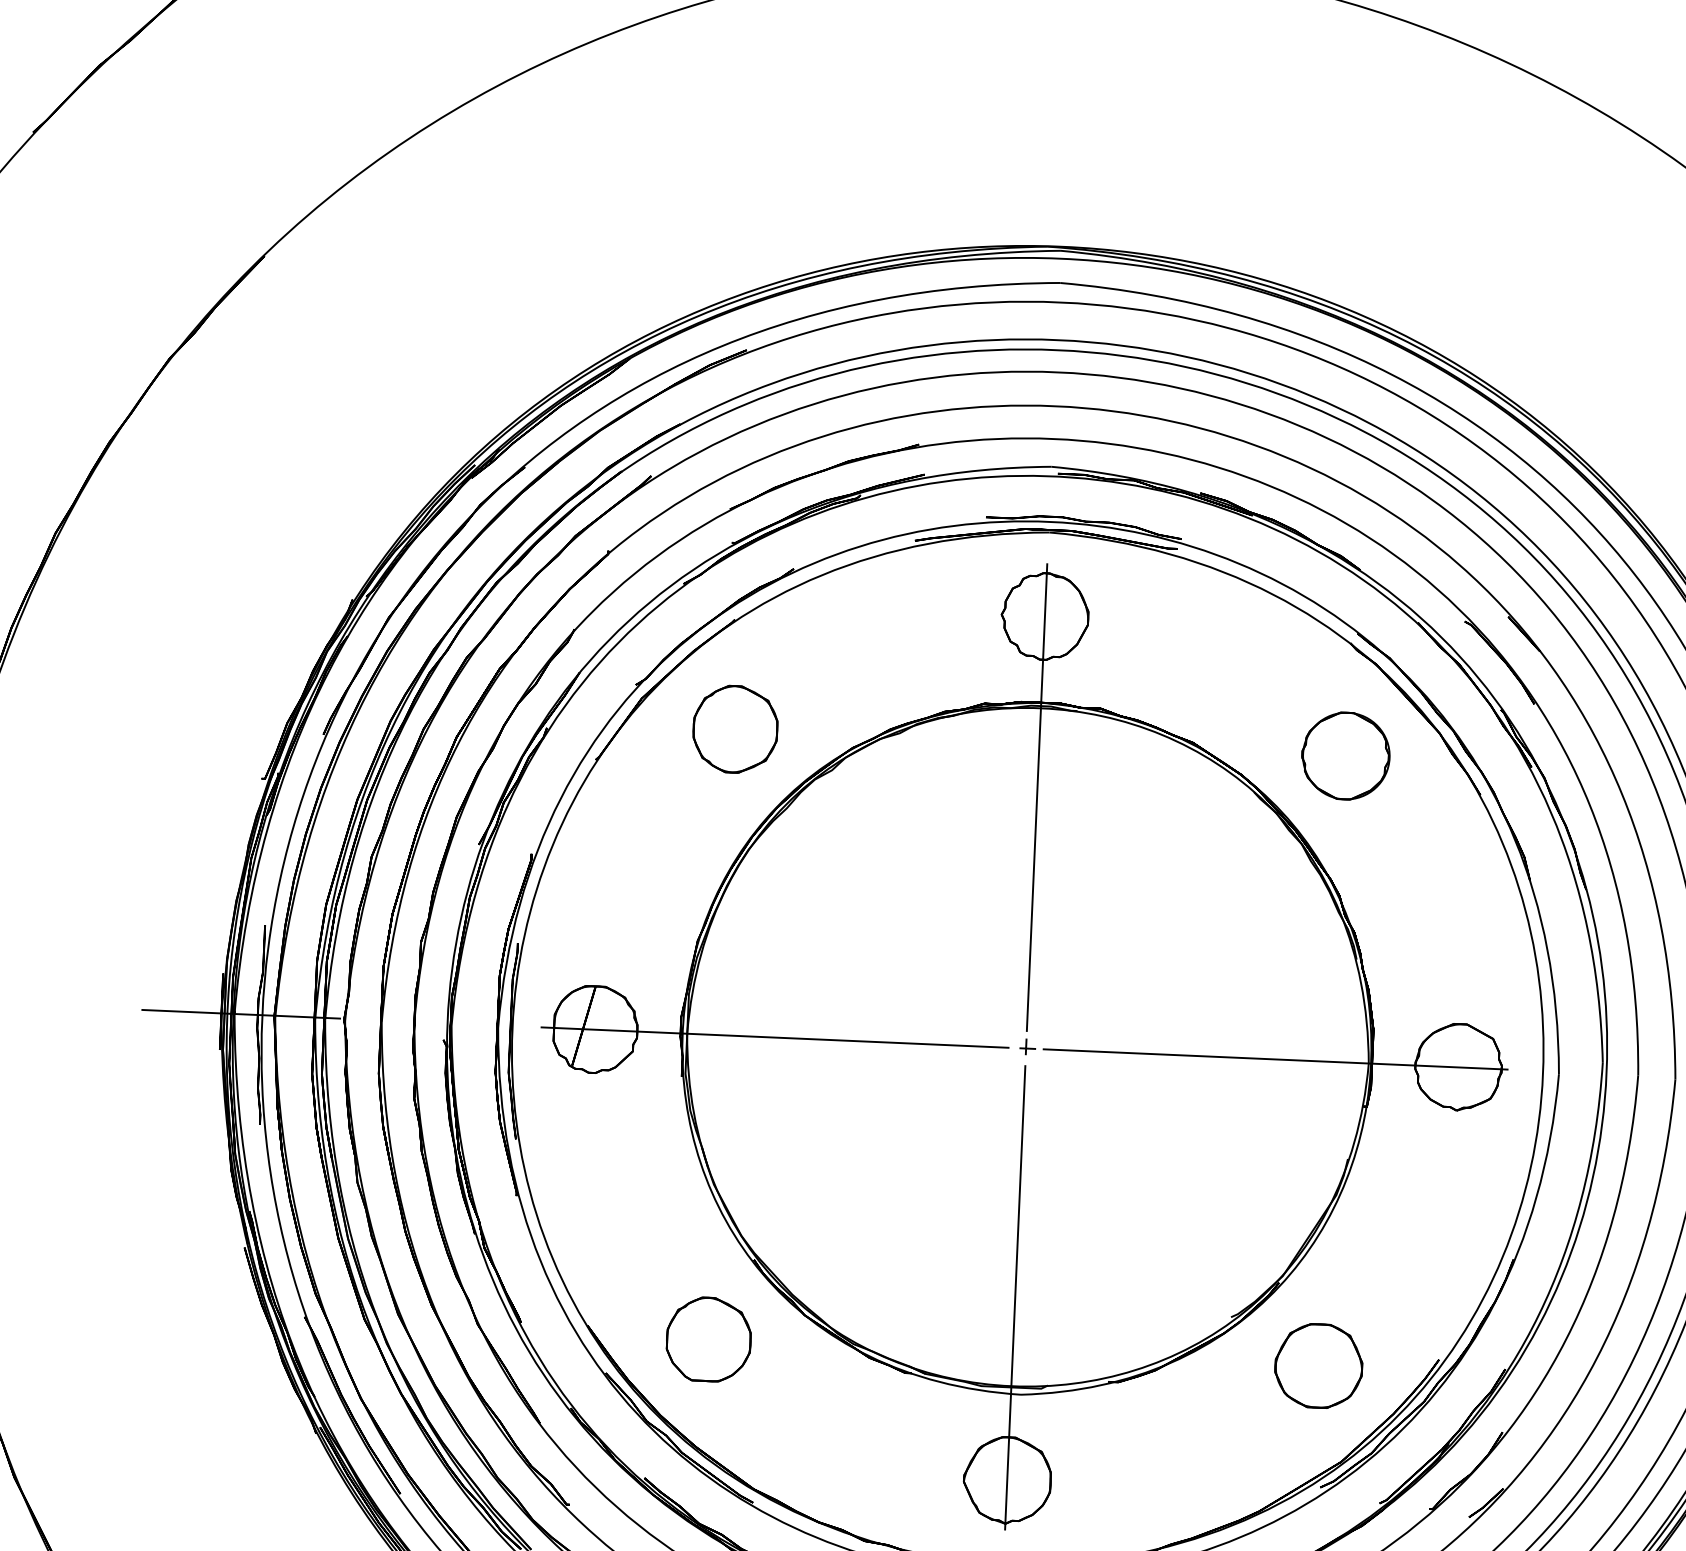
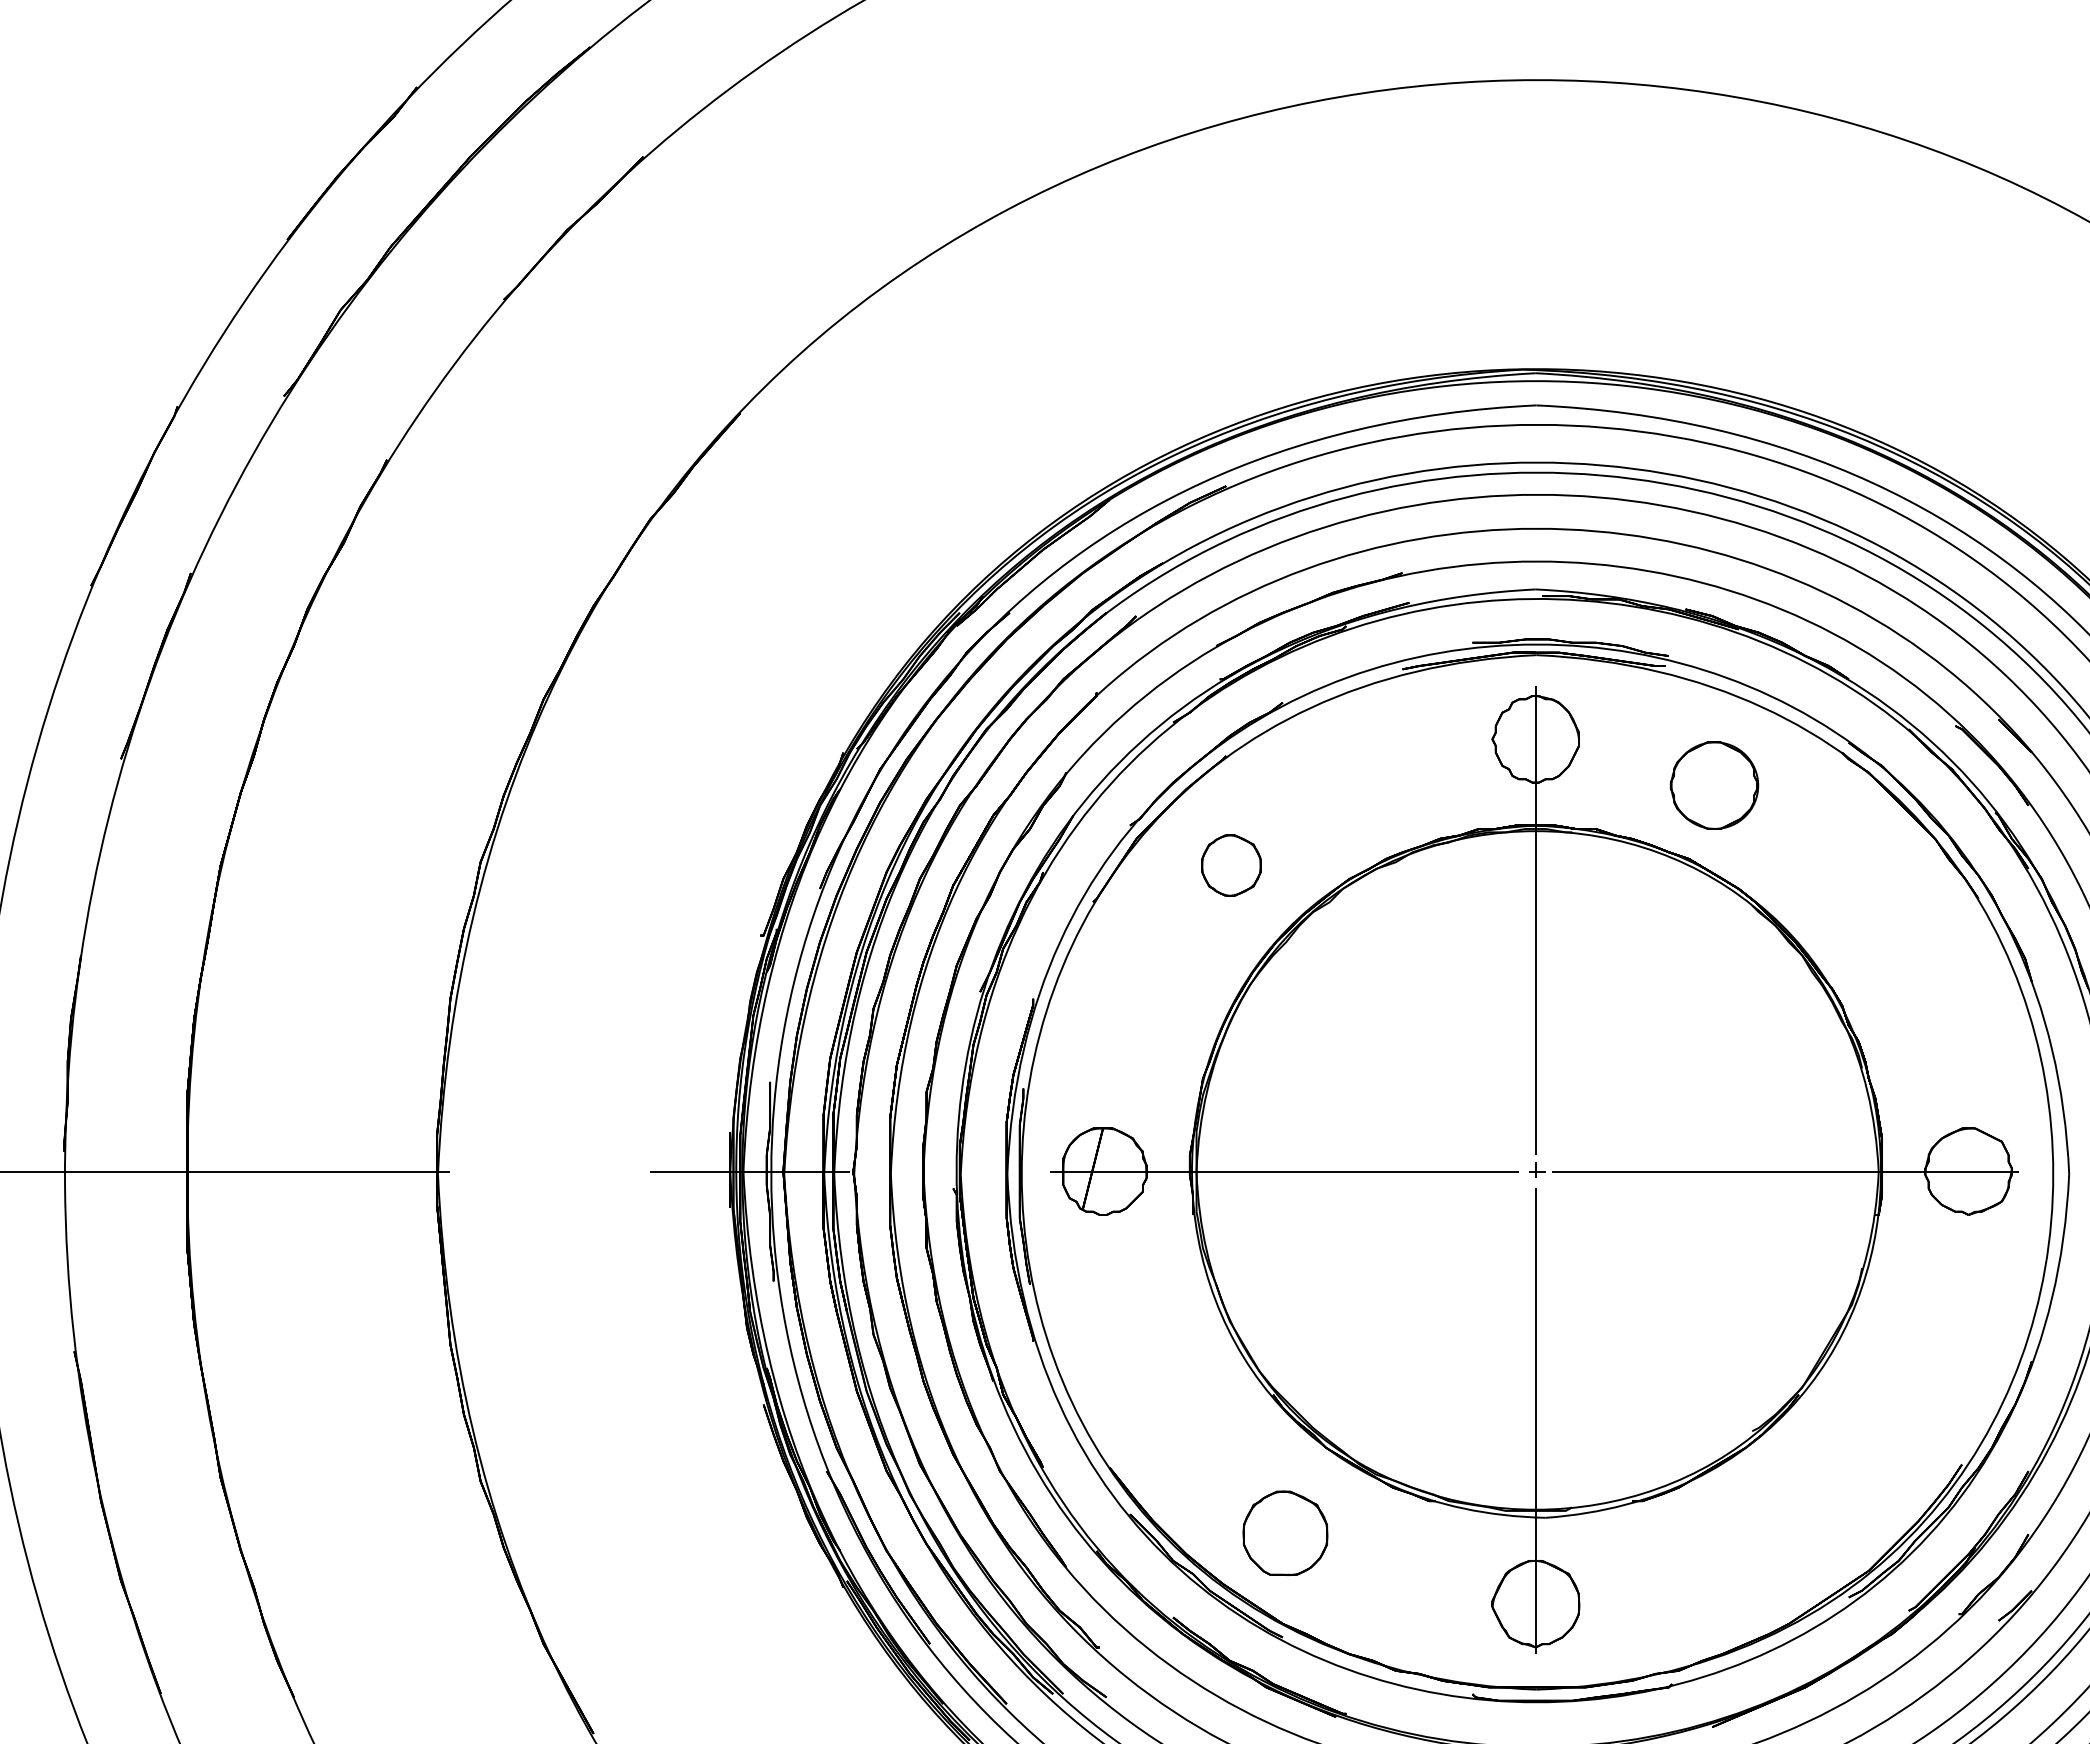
part: (735, 729) -> (1231, 865), size x0.7
part: (1345, 755) -> (1714, 785), moved
part: (708, 1338) -> (1285, 1532), moved
part: (1318, 1365) -> (1841, 1475), removed

